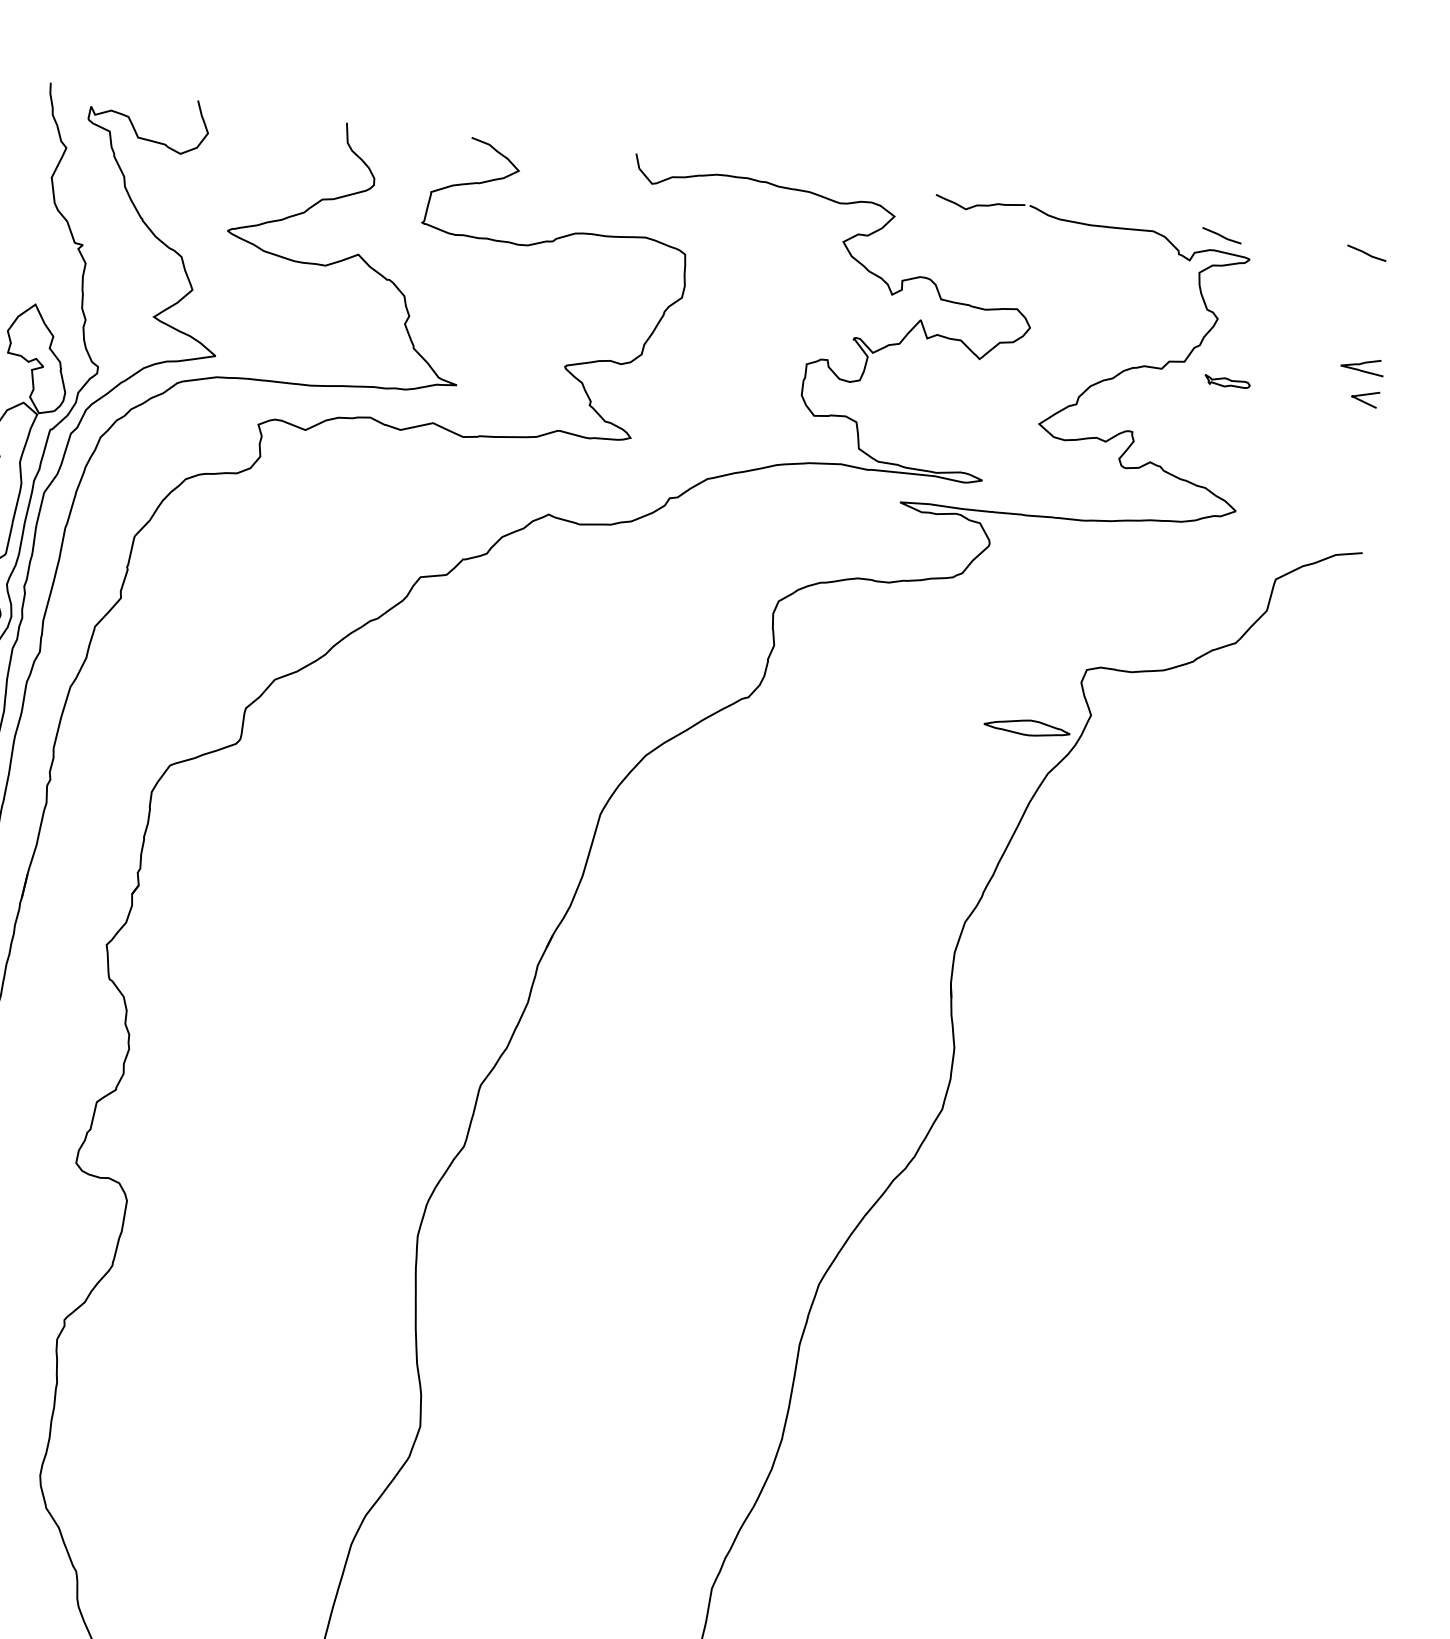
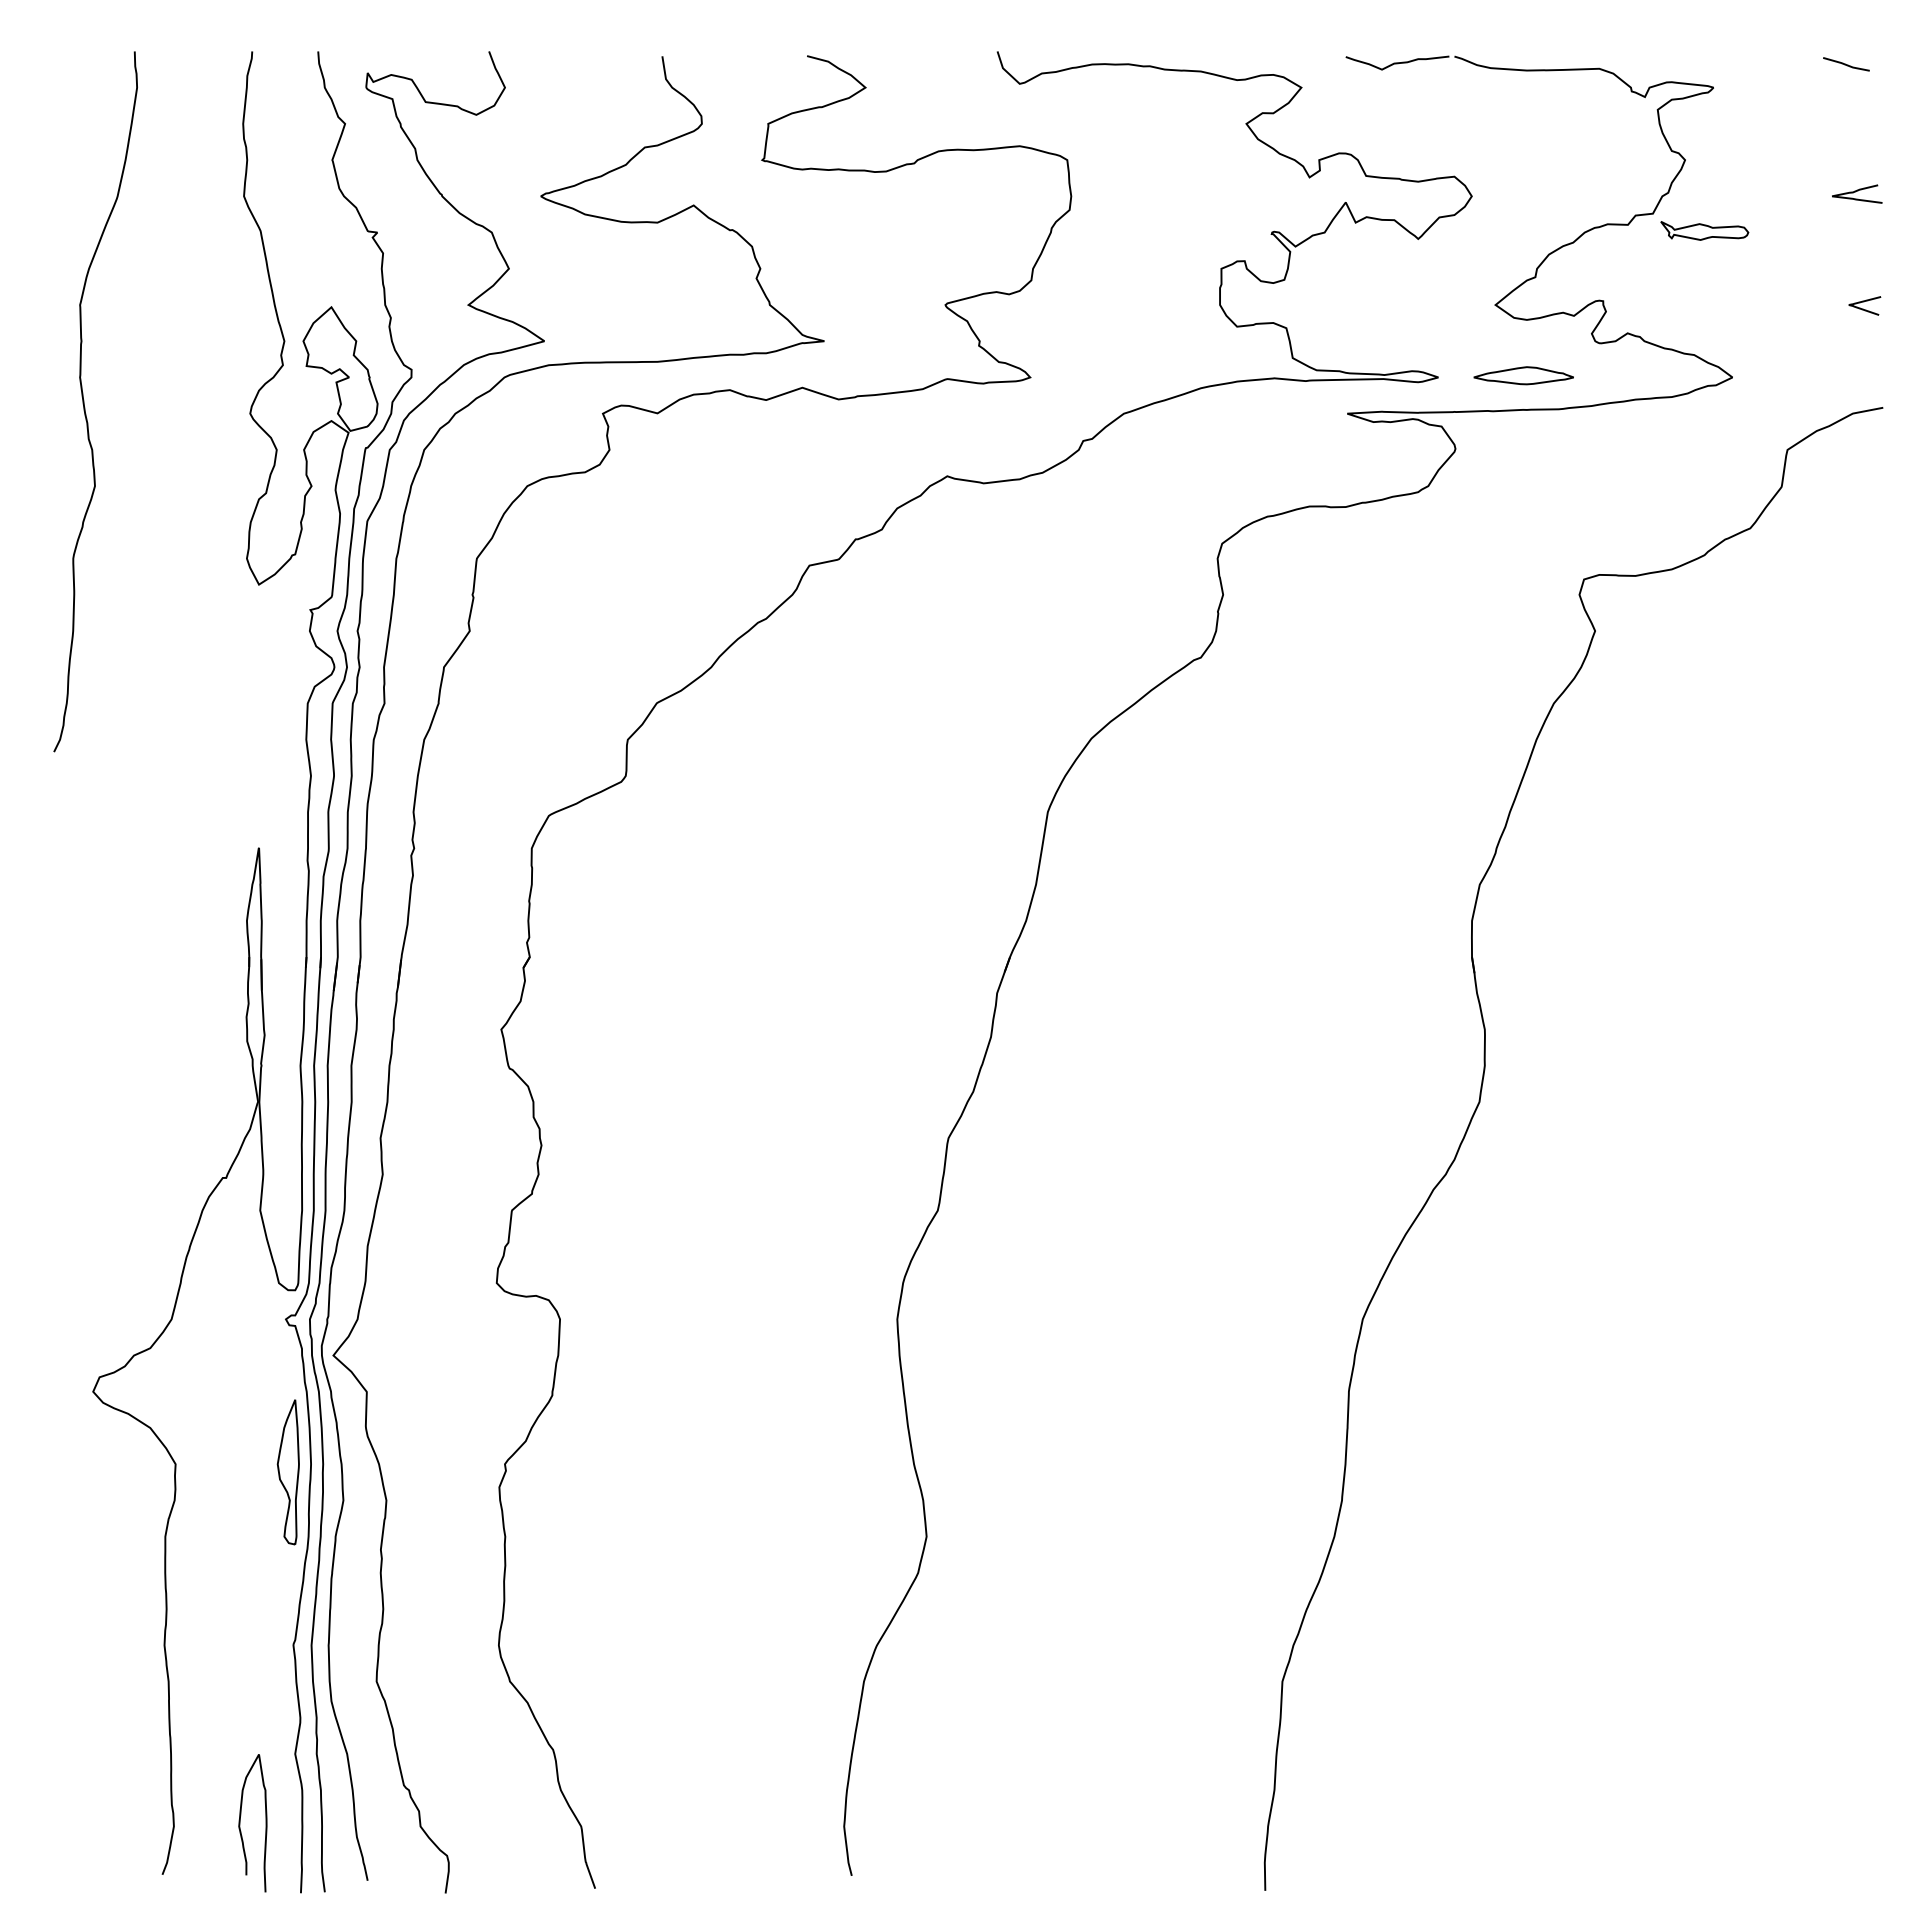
line: (1222, 235) -> (1678, 64), removed
part: (1227, 381) -> (1704, 230), size x1.67
curve: (1365, 395) -> (1864, 302), moved
part: (1026, 727) -> (1523, 375), moved

